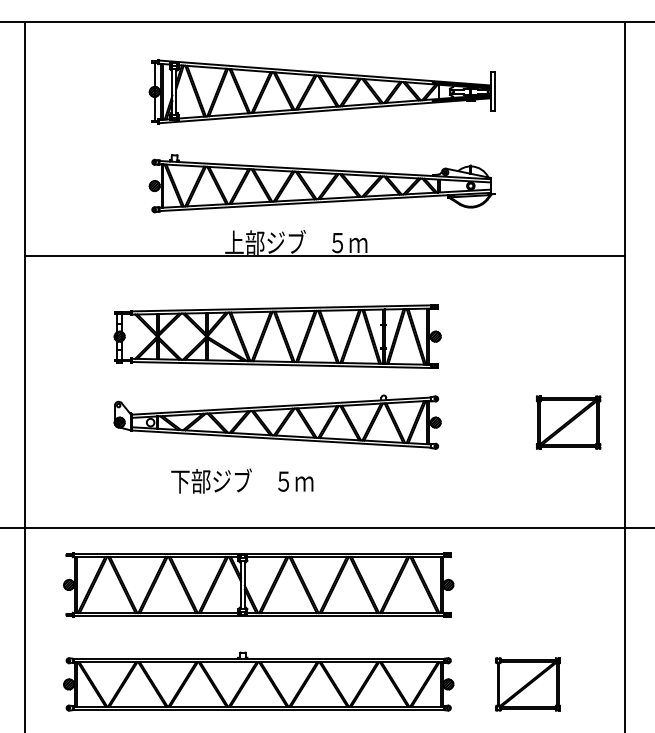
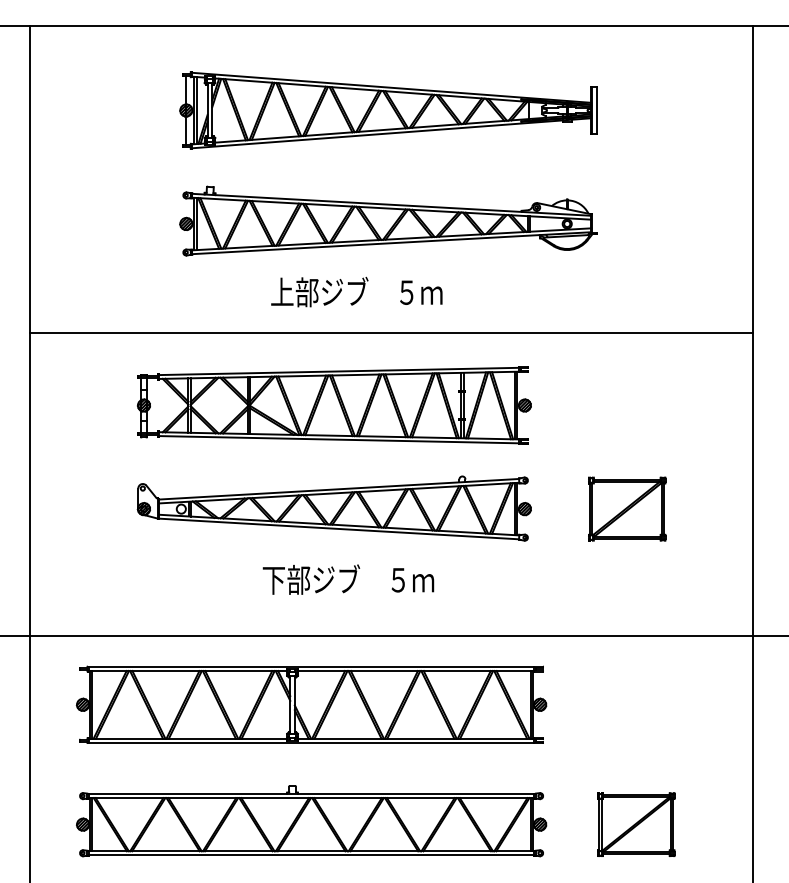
line: (324, 255) -> (390, 333), moved
part: (568, 422) -> (627, 508), moved
text: (242, 480) -> (348, 578), moved

